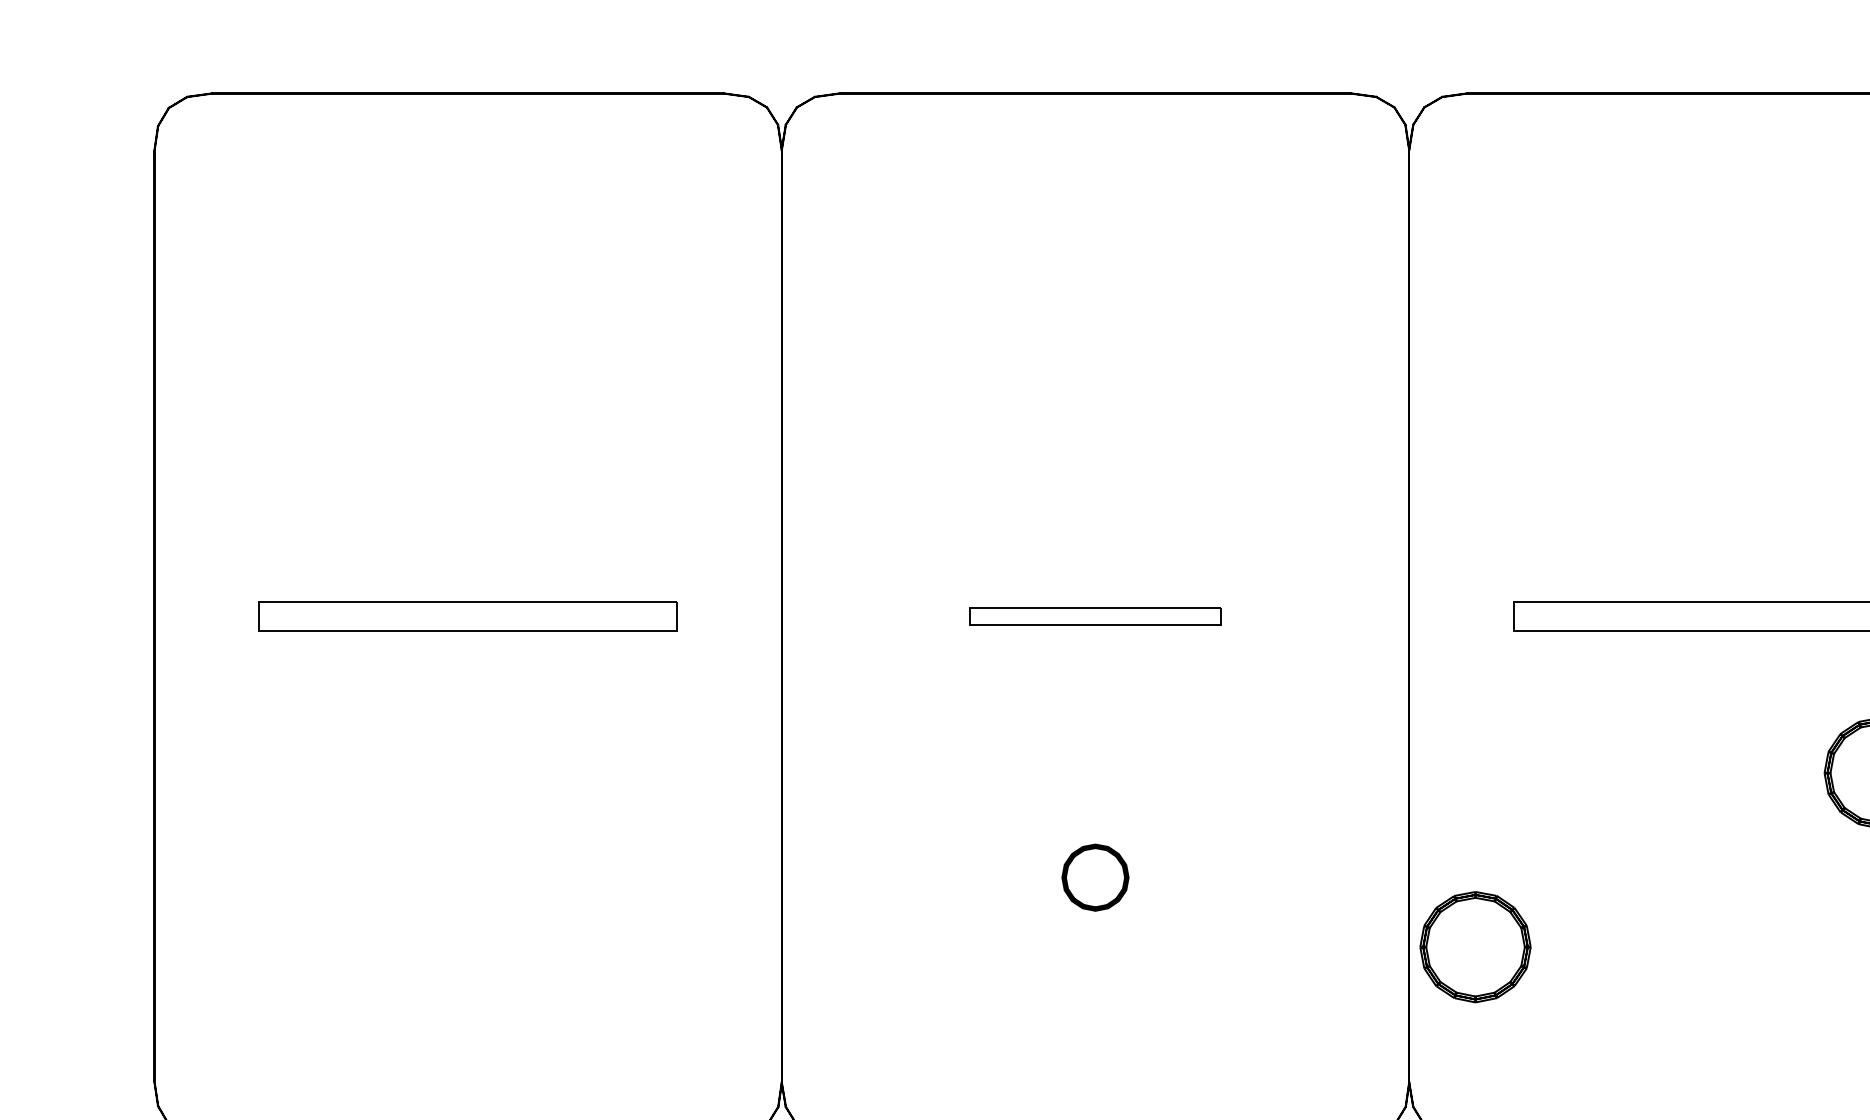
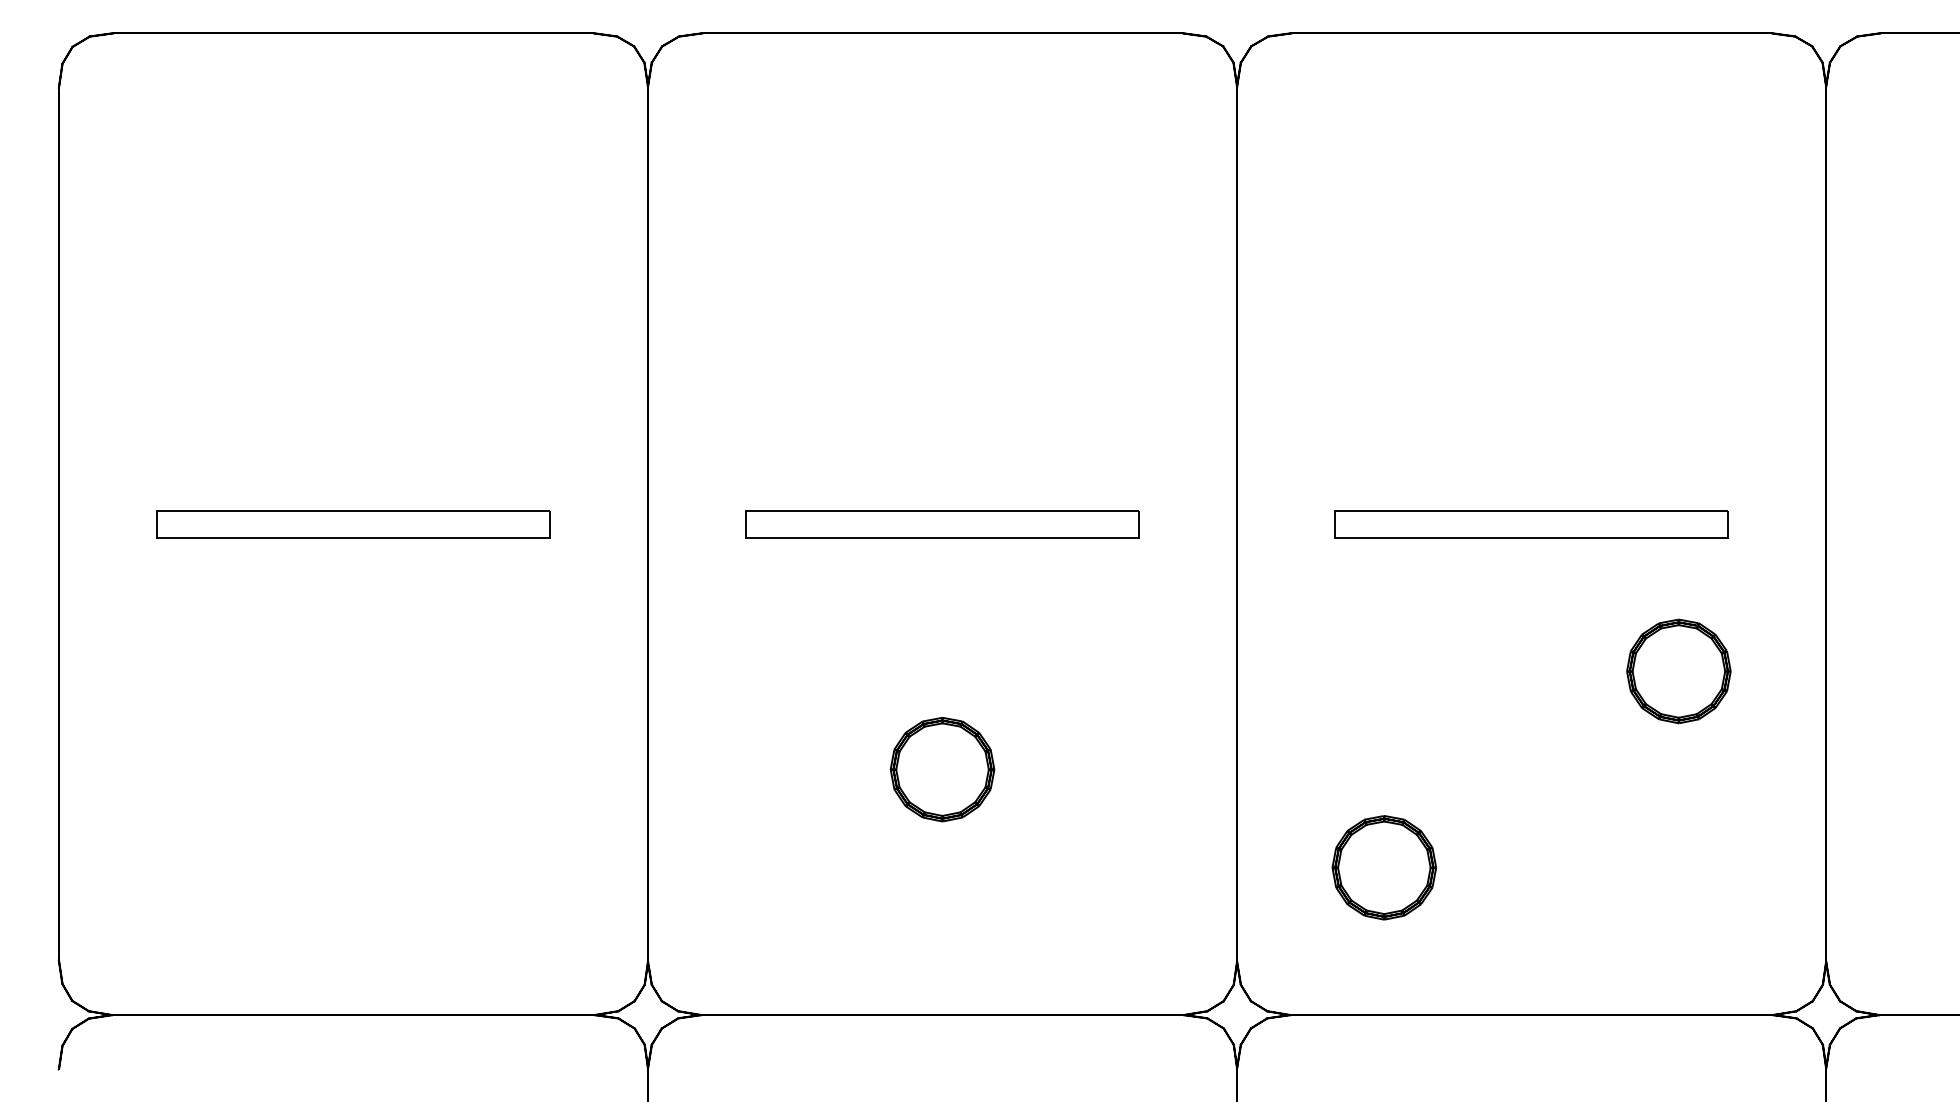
part: (1095, 616) -> (942, 524), size x1.67
part: (1095, 877) -> (942, 769), size x1.67
part: (1474, 946) -> (1383, 867), moved

